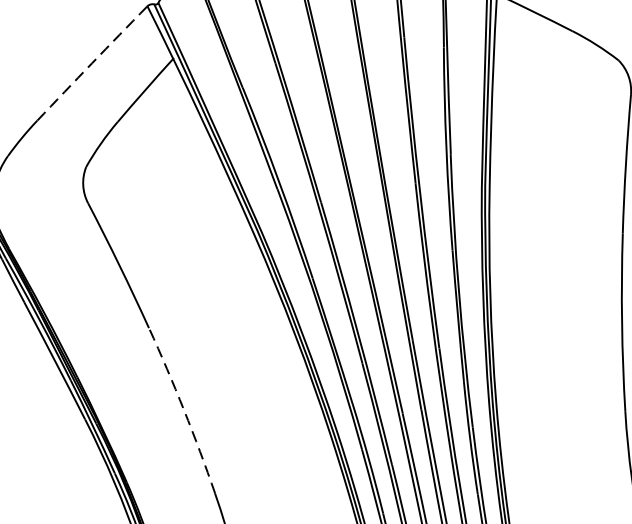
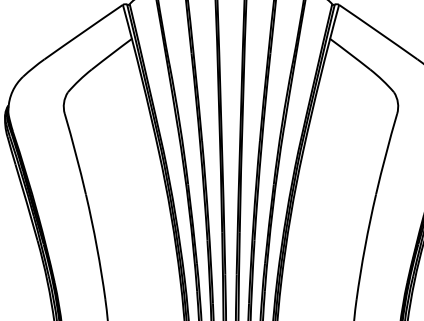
arc: (92, 64) -> (83, 32), dashed -> solid
arc: (183, 411) -> (96, 247), dashed -> solid

